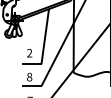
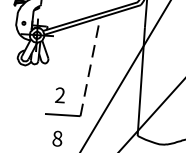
line: (45, 36) -> (90, 66), solid -> dashed

